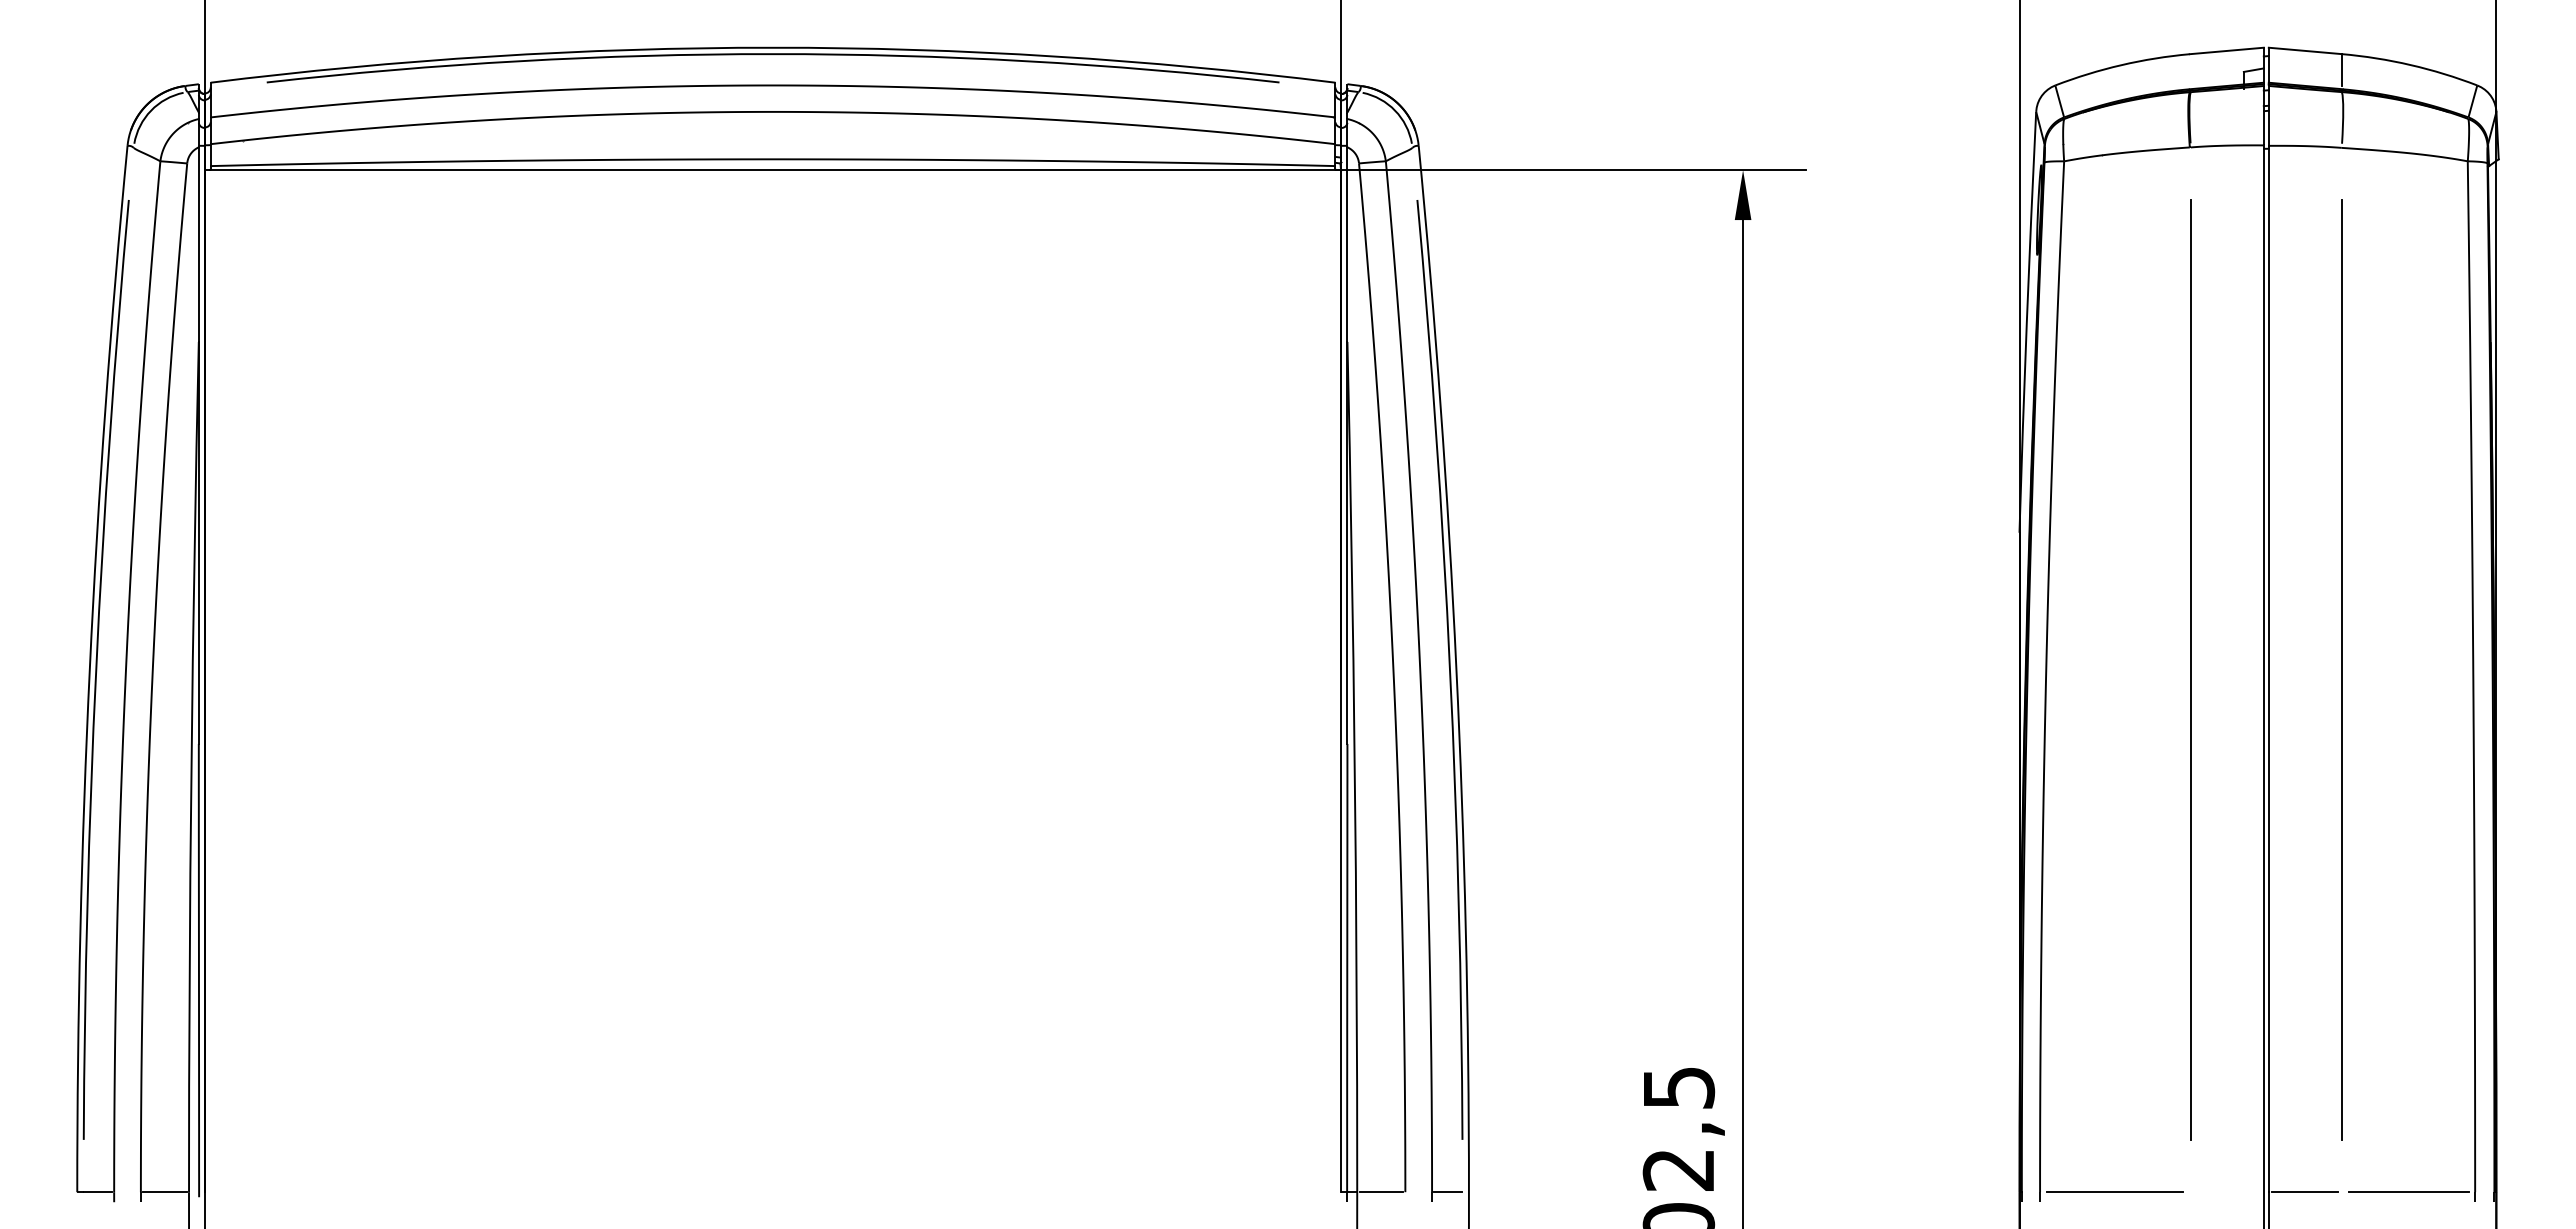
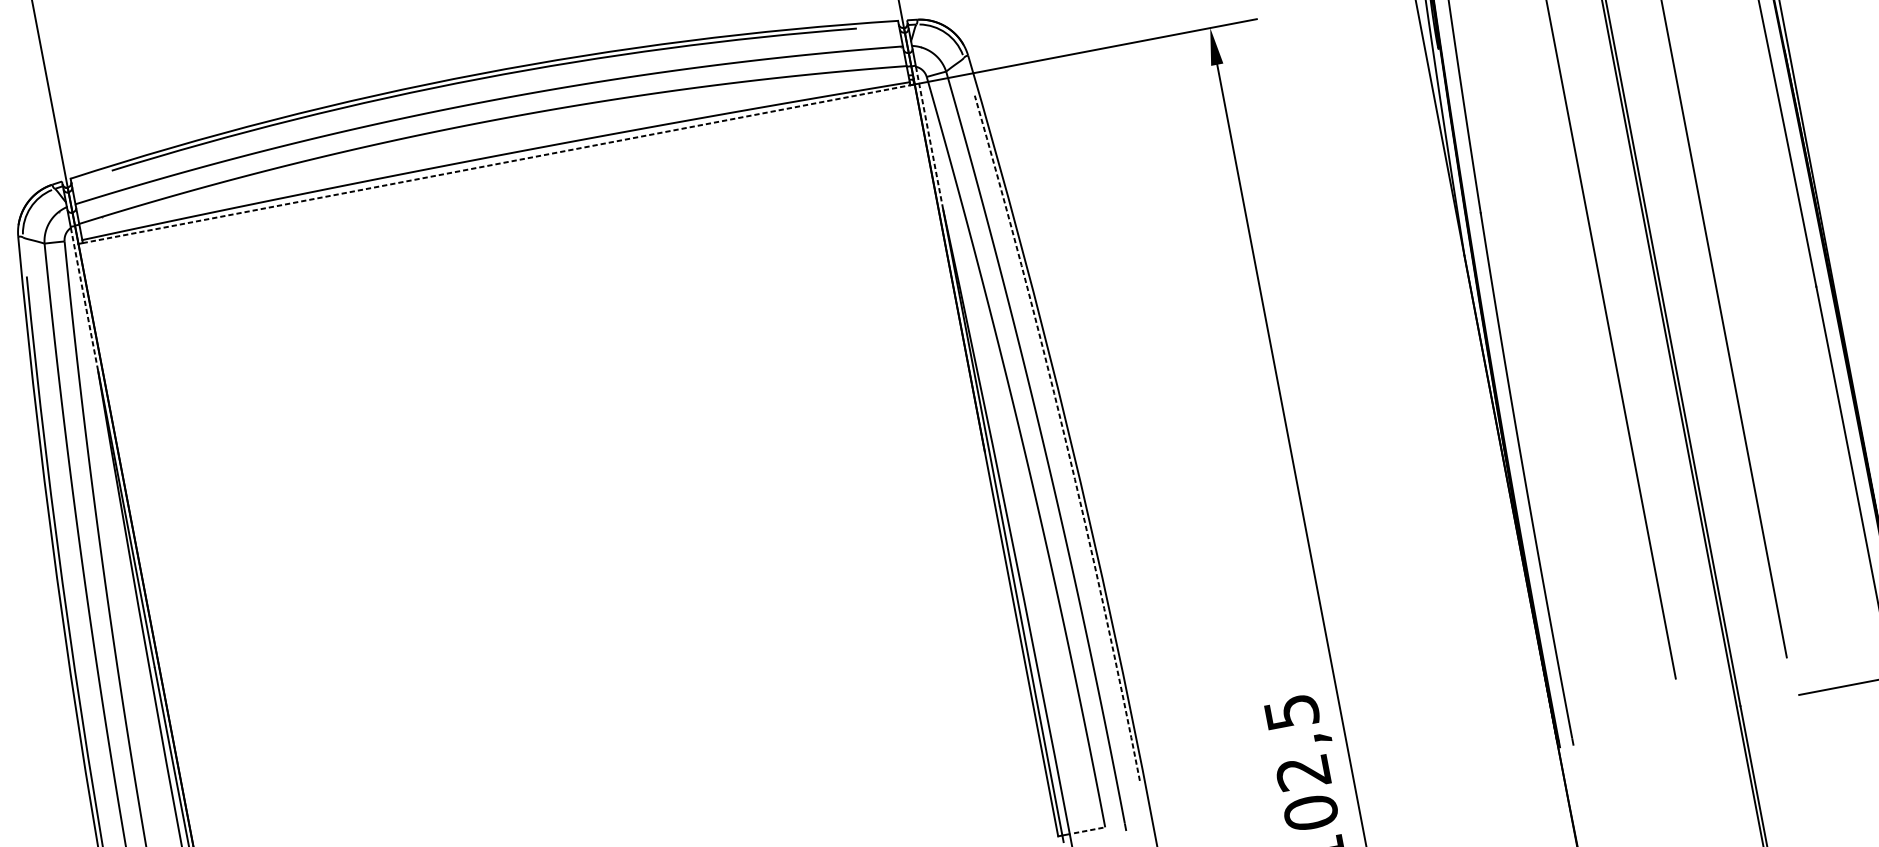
line: (773, 170) -> (496, 164), solid -> dashed
line: (198, 245) -> (84, 300), solid -> dashed
line: (1347, 245) -> (929, 138), solid -> dashed
arc: (1450, 669) -> (1065, 436), solid -> dashed
line: (1381, 1192) -> (1087, 830), solid -> dashed
line: (1447, 1192) -> (1136, 821), removed
line: (2115, 1192) -> (1627, 727), removed
line: (2305, 1192) -> (1767, 701), removed

